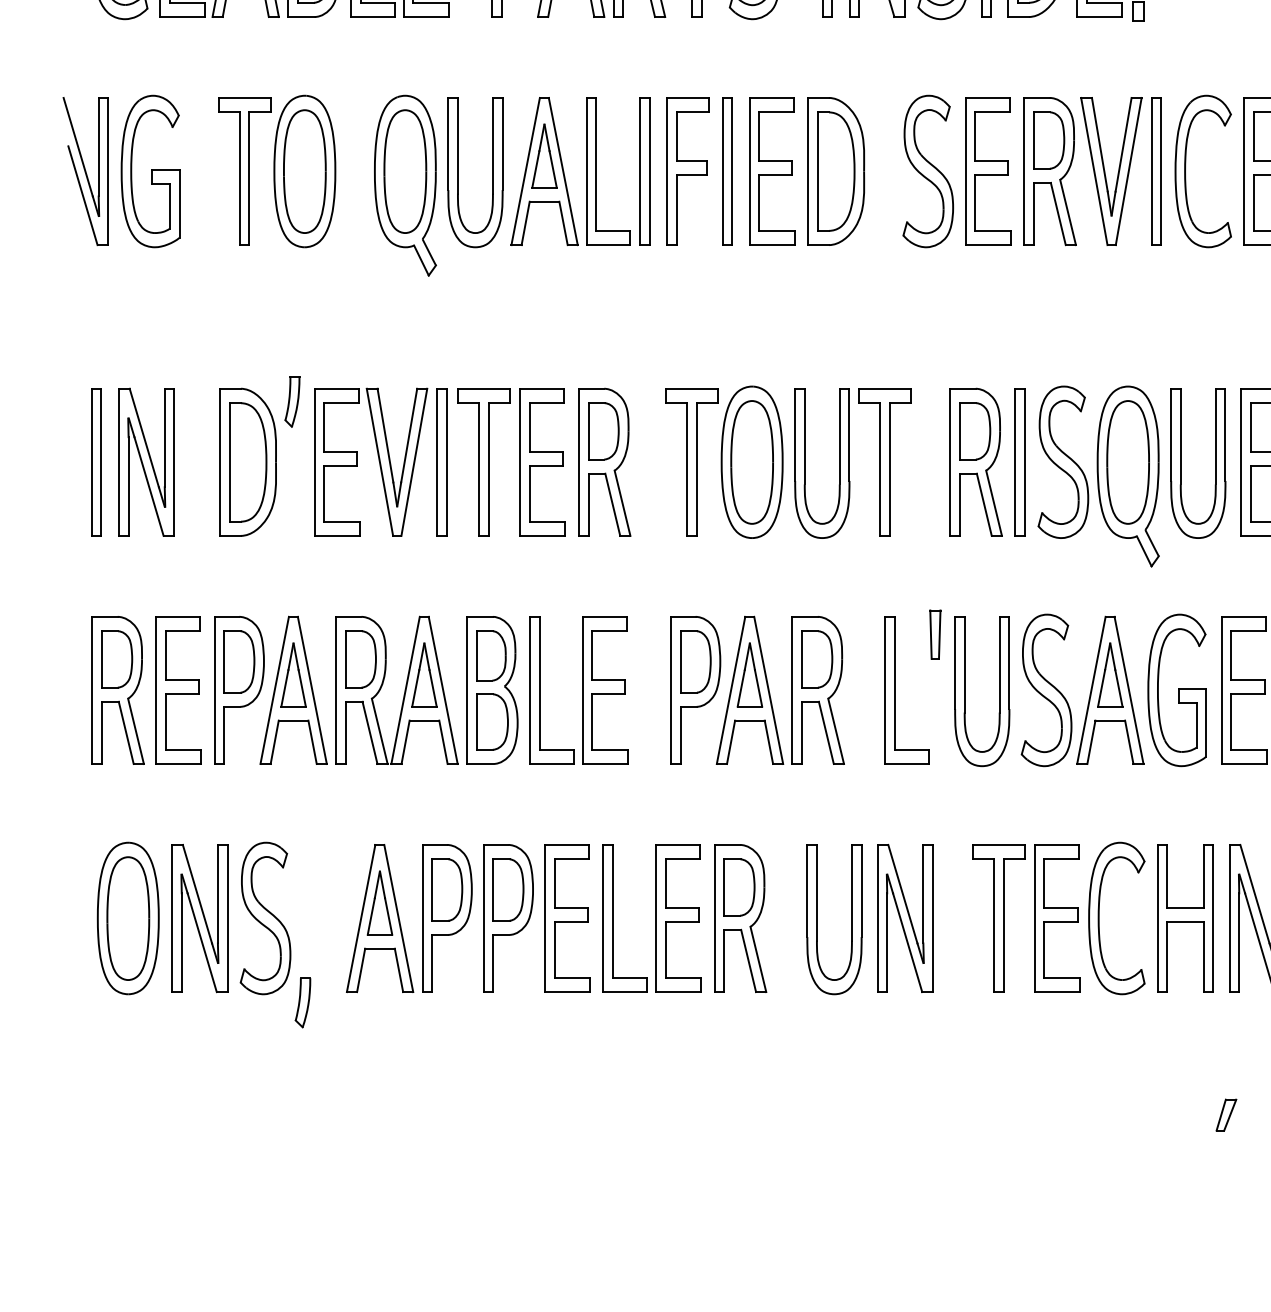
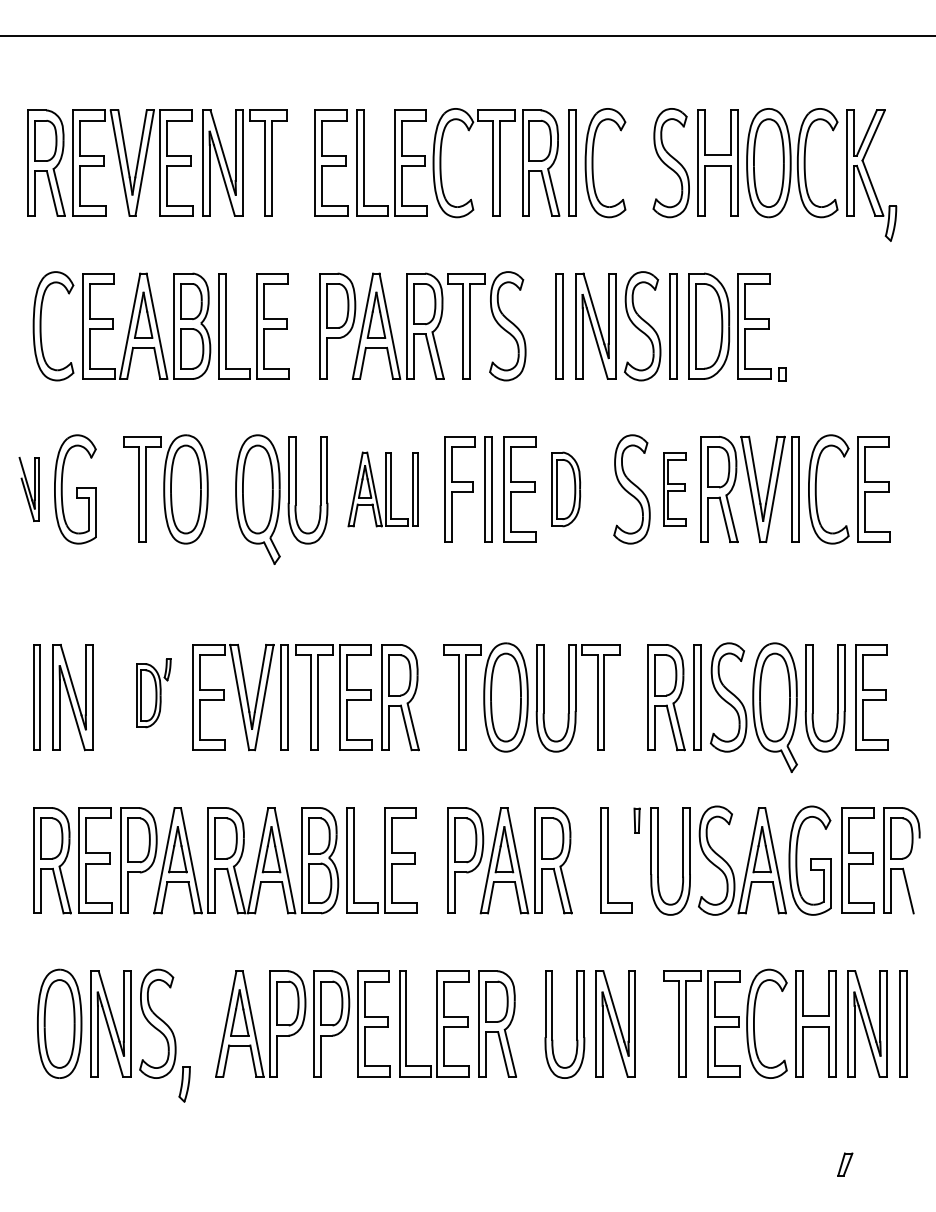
part: (84, 171) -> (28, 489), size x0.6
part: (579, 171) -> (382, 489), size x0.7
part: (835, 171) -> (565, 489), size x0.7
part: (987, 171) -> (674, 489), size x0.7
part: (259, 455) -> (153, 692), size x0.6
part: (934, 634) -> (636, 820), size x0.7

